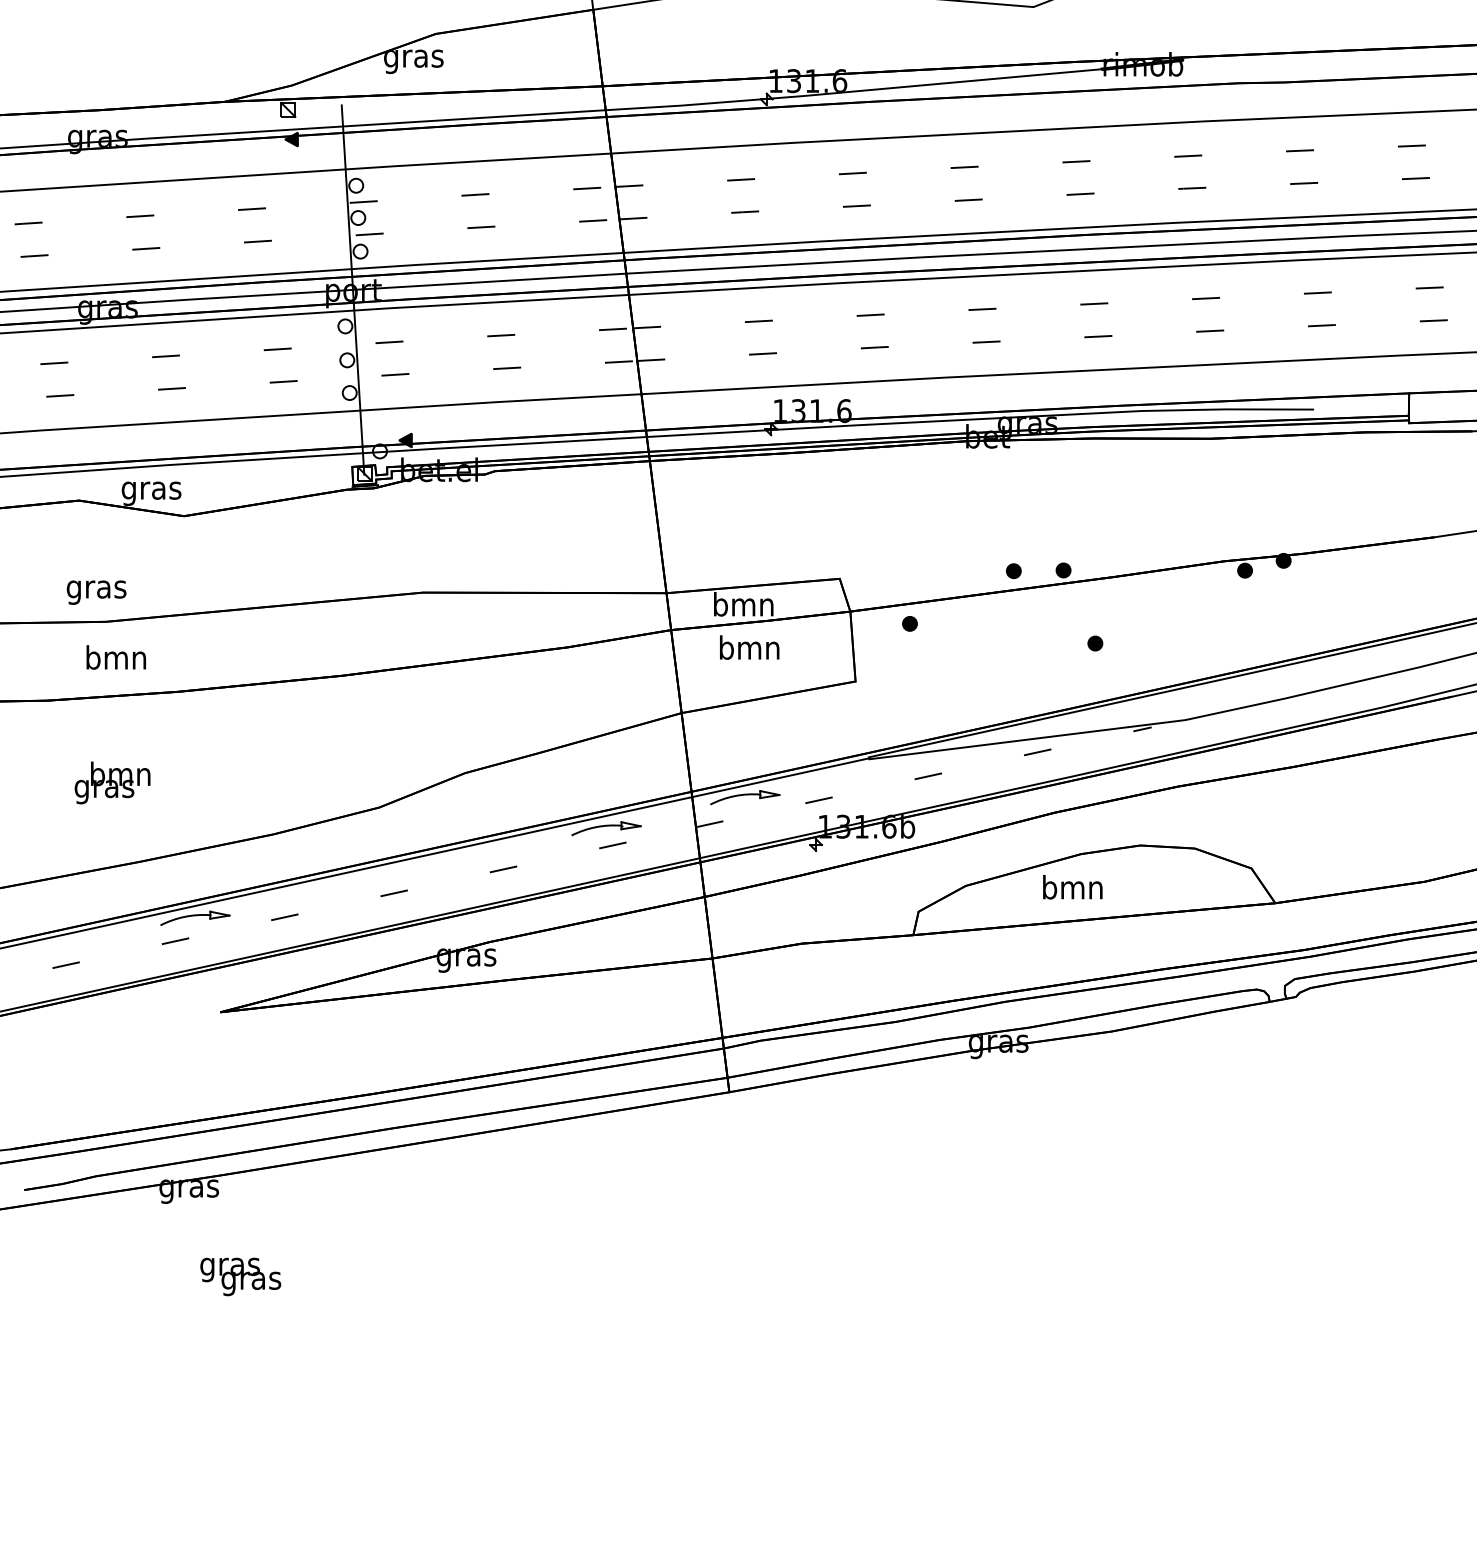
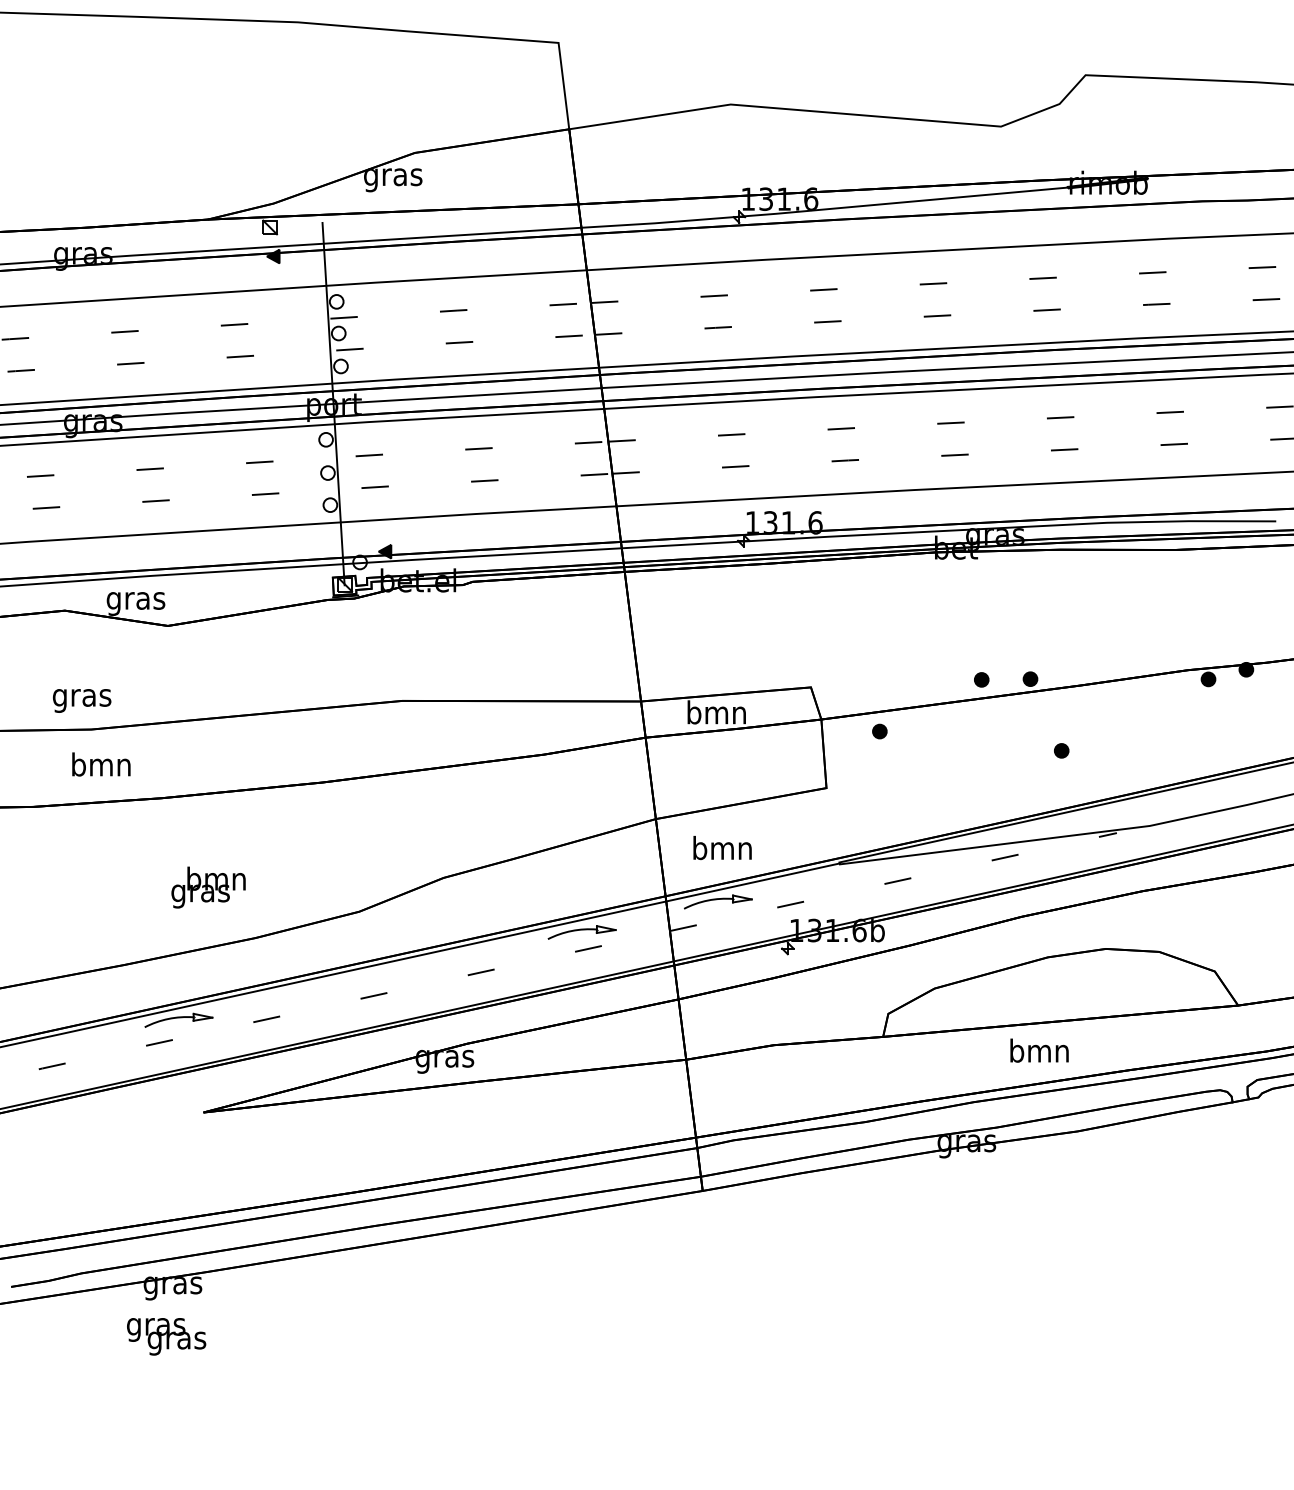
text: (749, 647) -> (722, 847), moved
text: (112, 782) -> (208, 887), moved
text: (1072, 887) -> (1039, 1050), moved
text: (240, 1276) -> (166, 1336), moved

